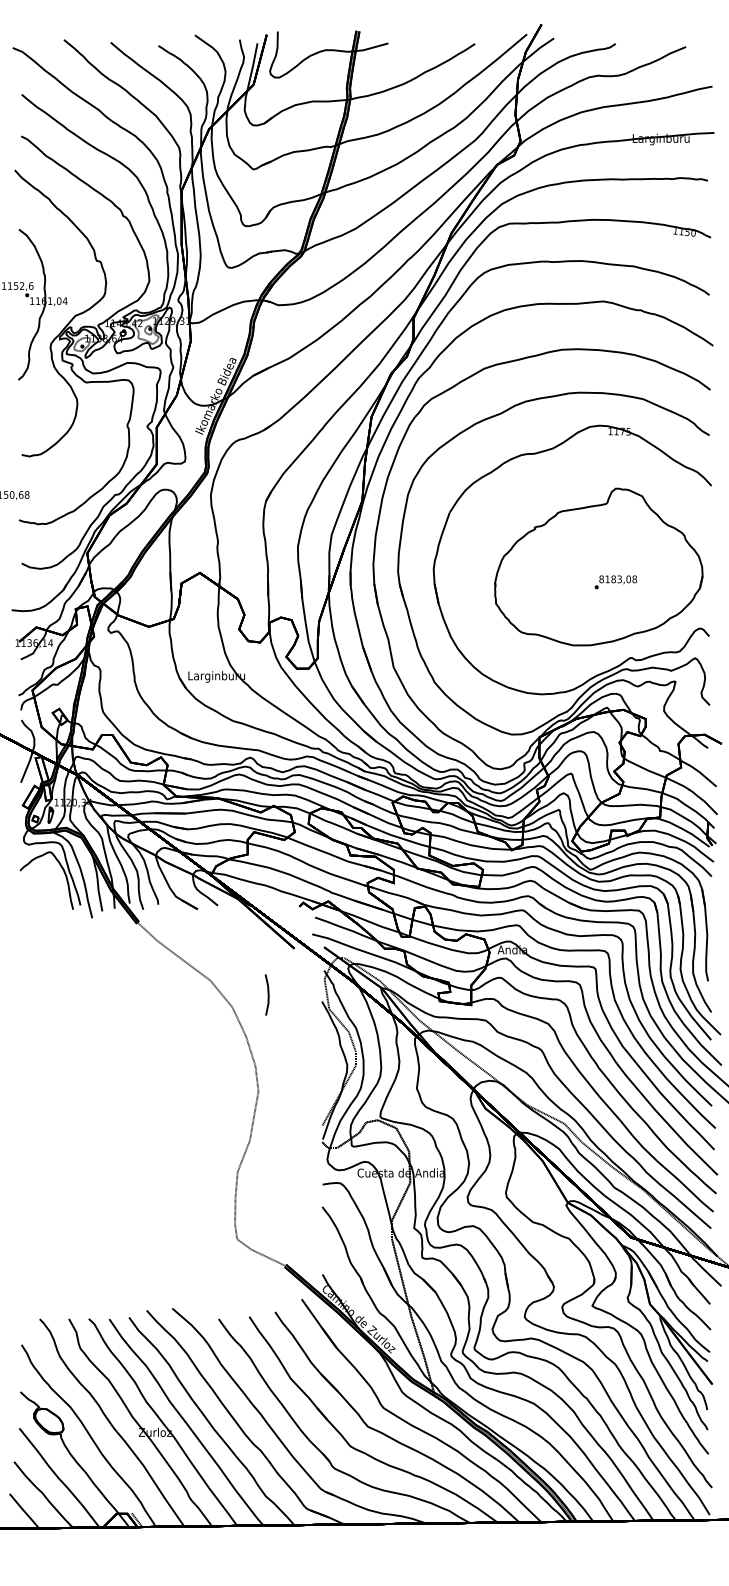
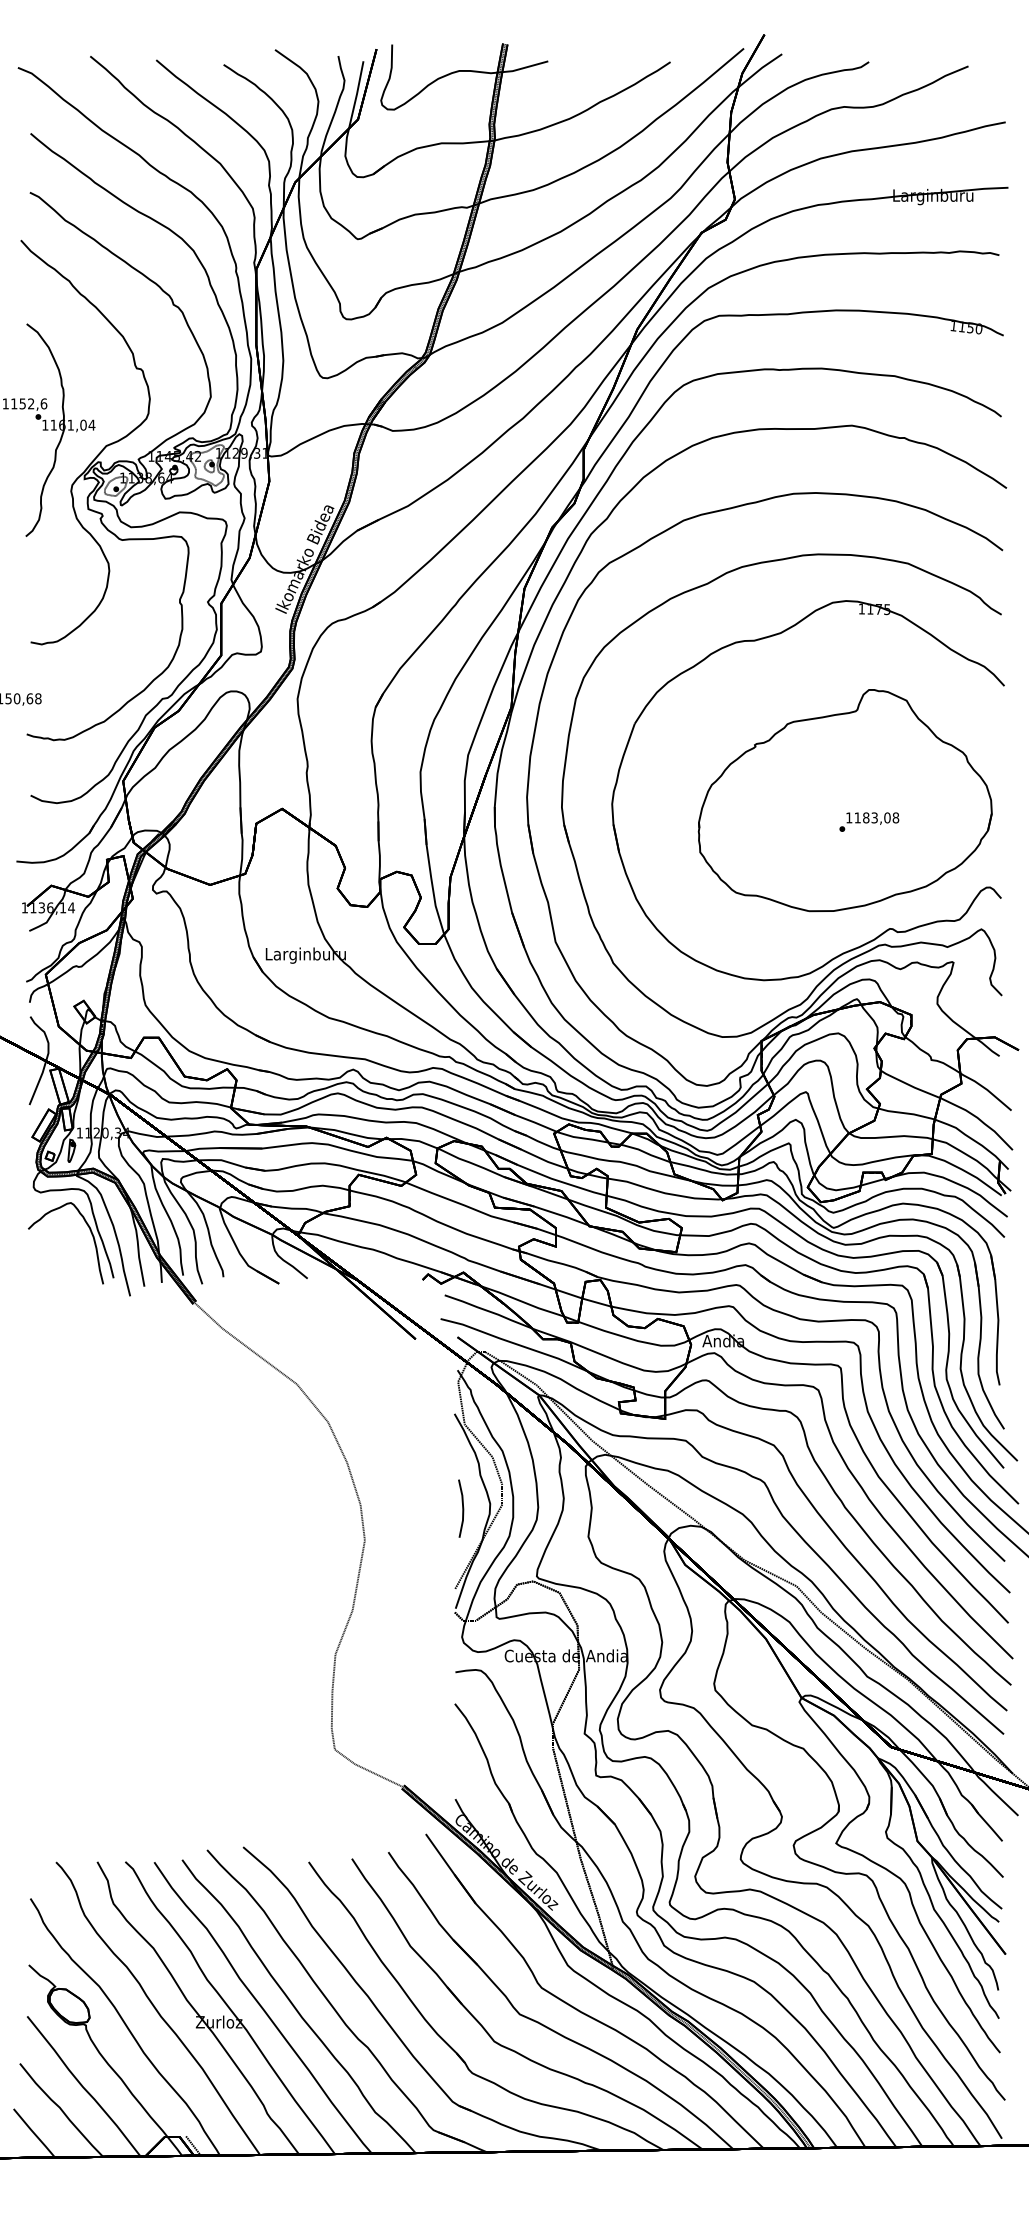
text: (601, 579) -> (849, 817), 8183,08 -> 1183,08
line: (268, 994) -> (462, 1508), moved

